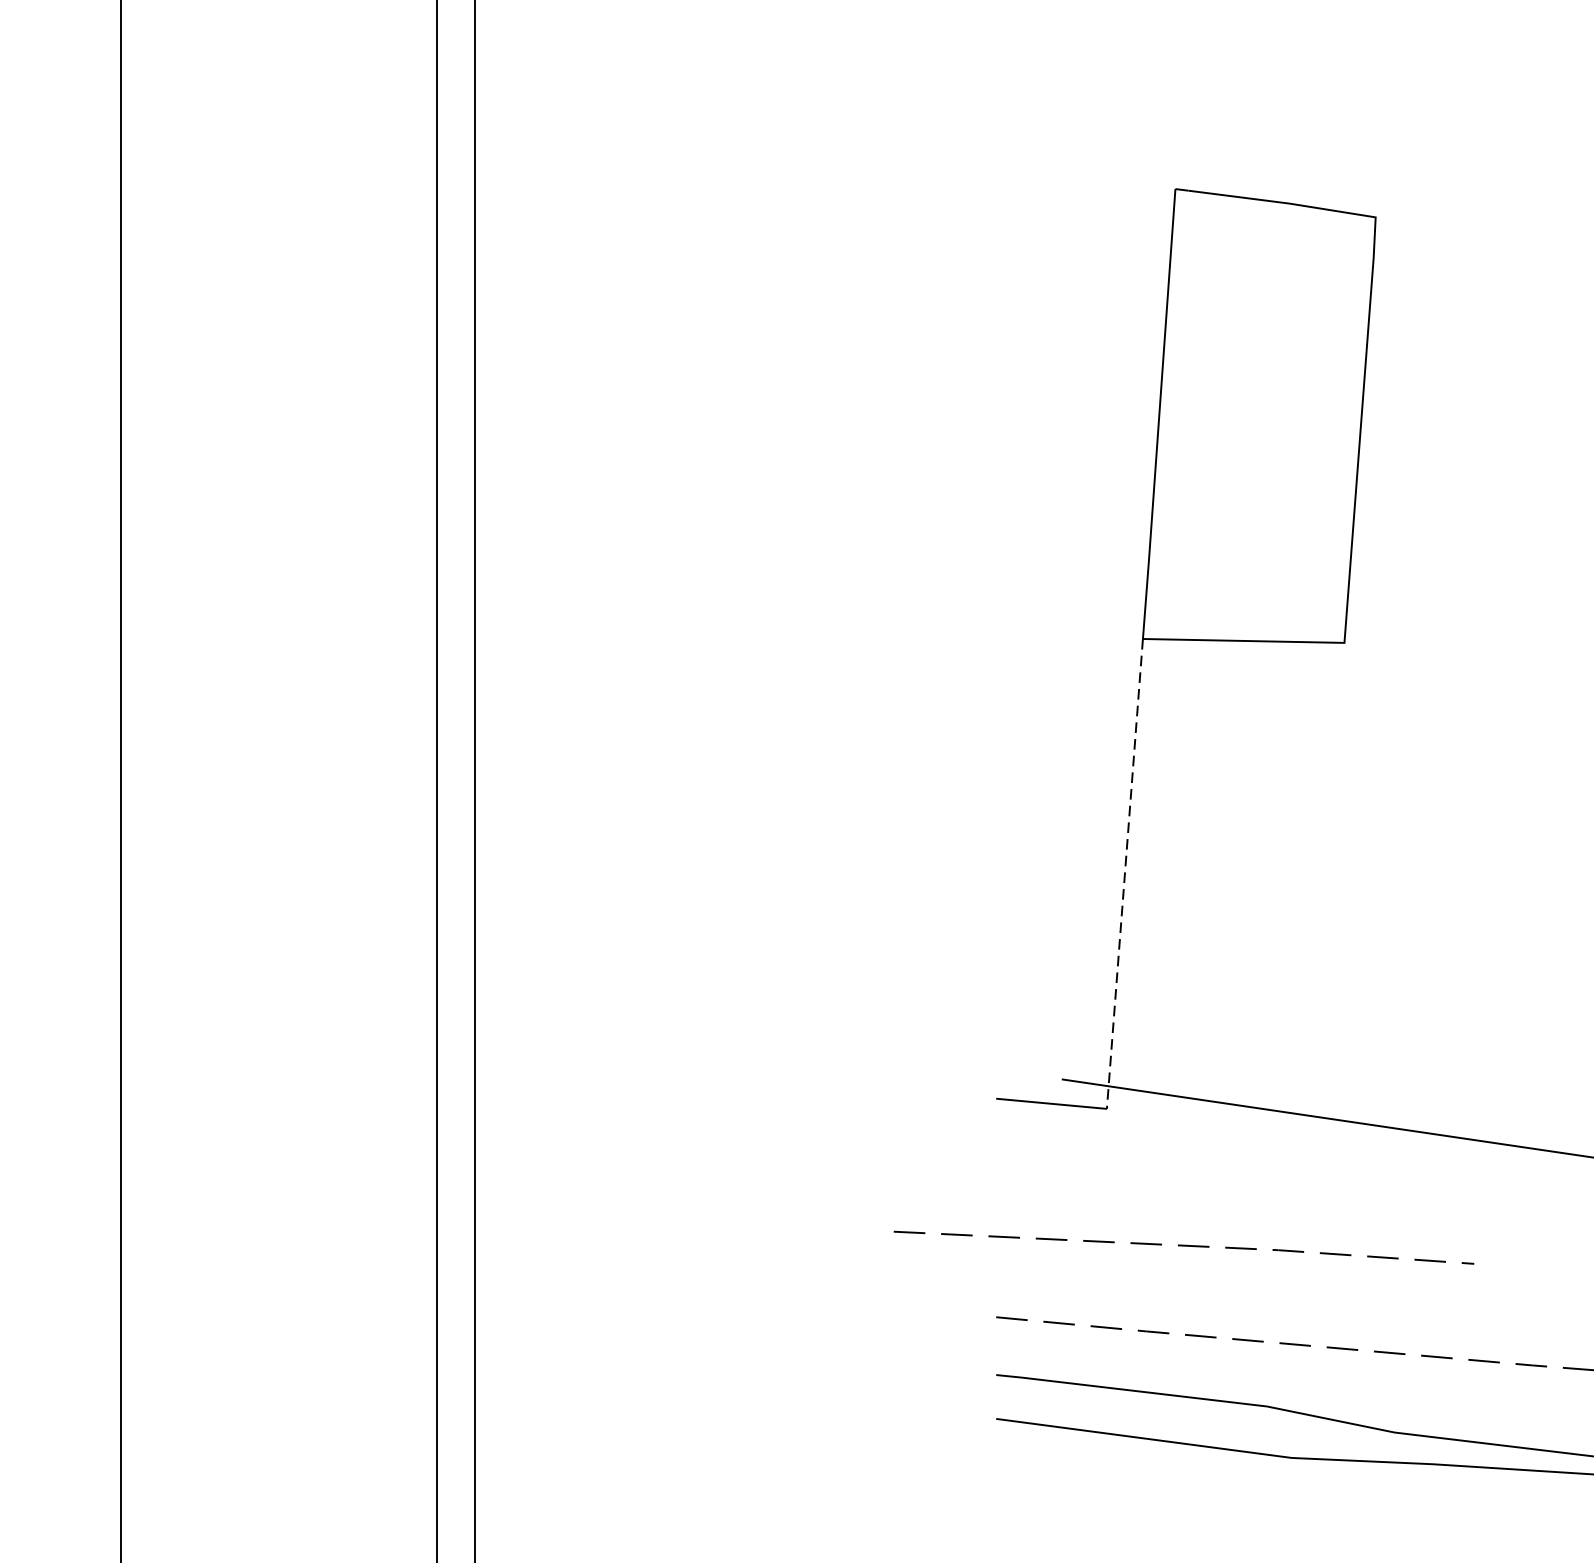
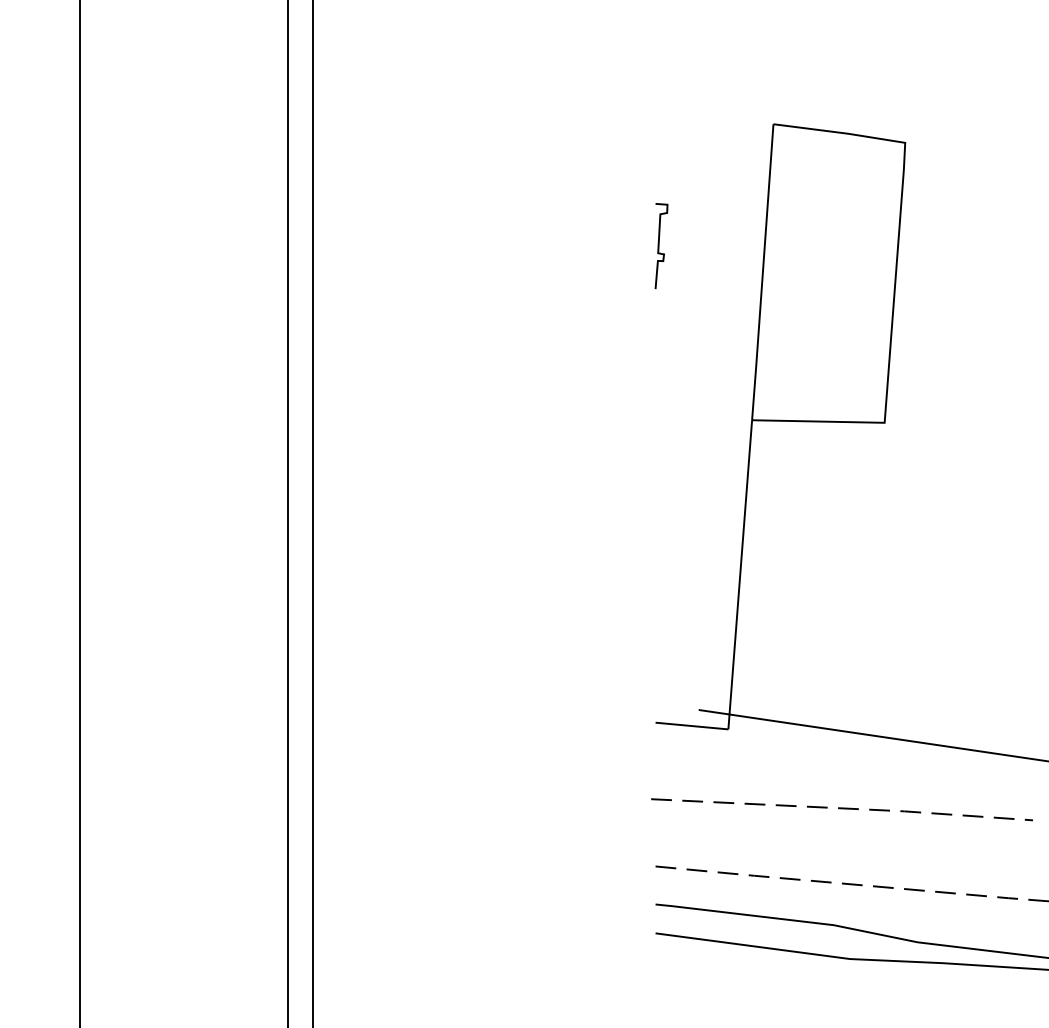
curve: (1002, 374) -> (659, 246), added
line: (1125, 874) -> (740, 575), dashed -> solid
line: (1183, 1247) -> (841, 809), moved

